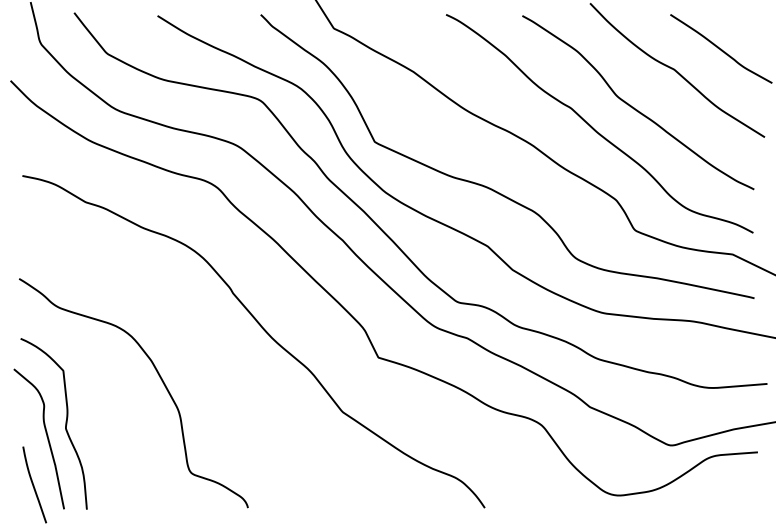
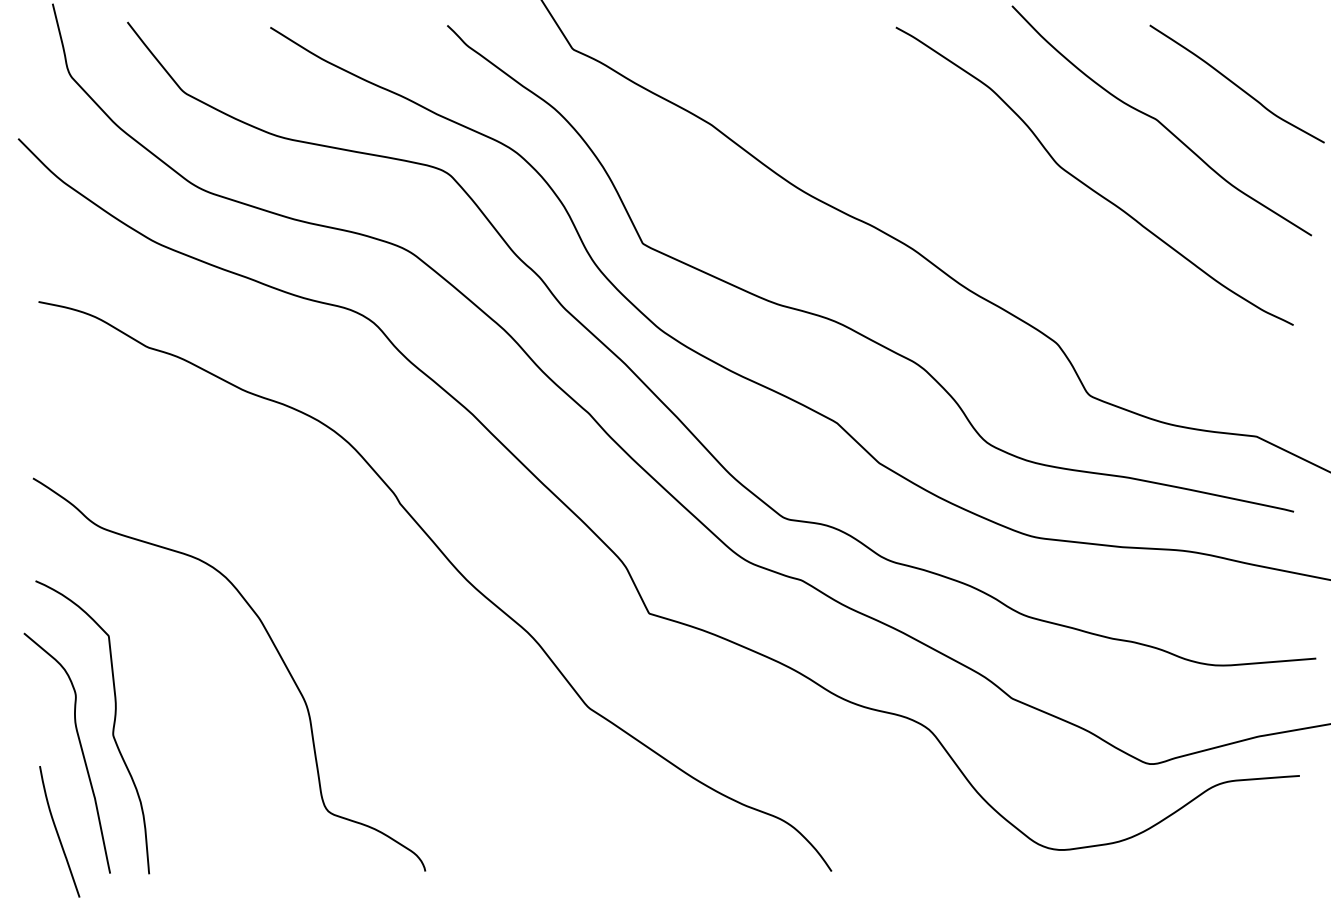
curve: (594, 128) -> (1019, 220), removed

